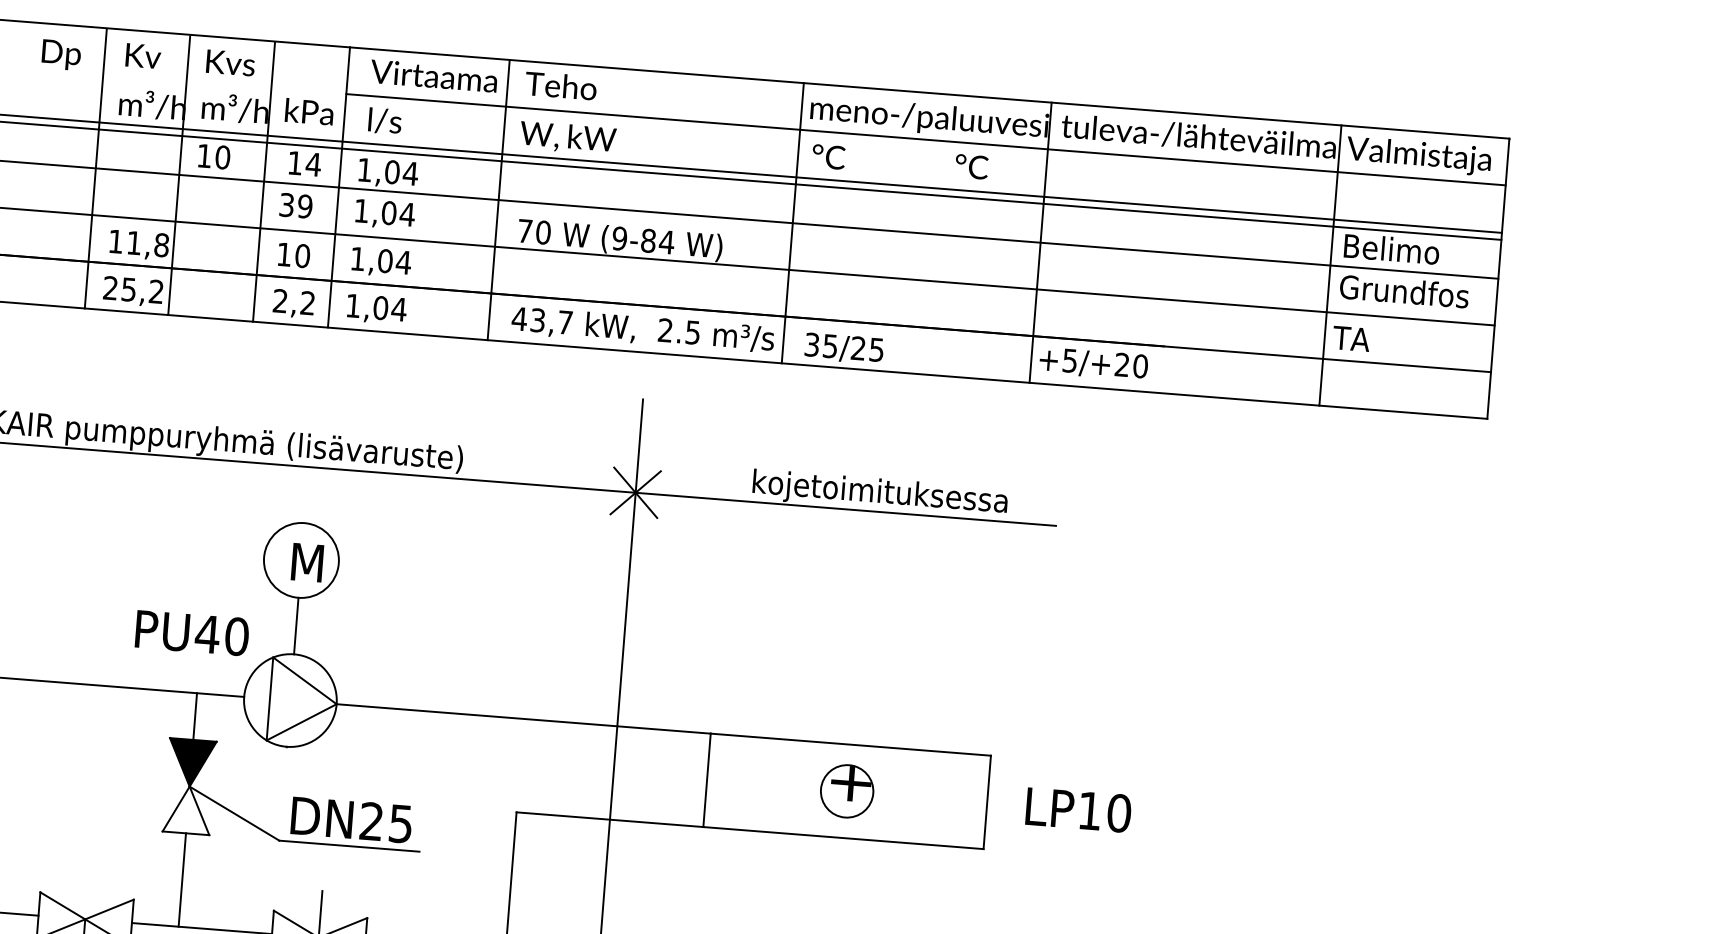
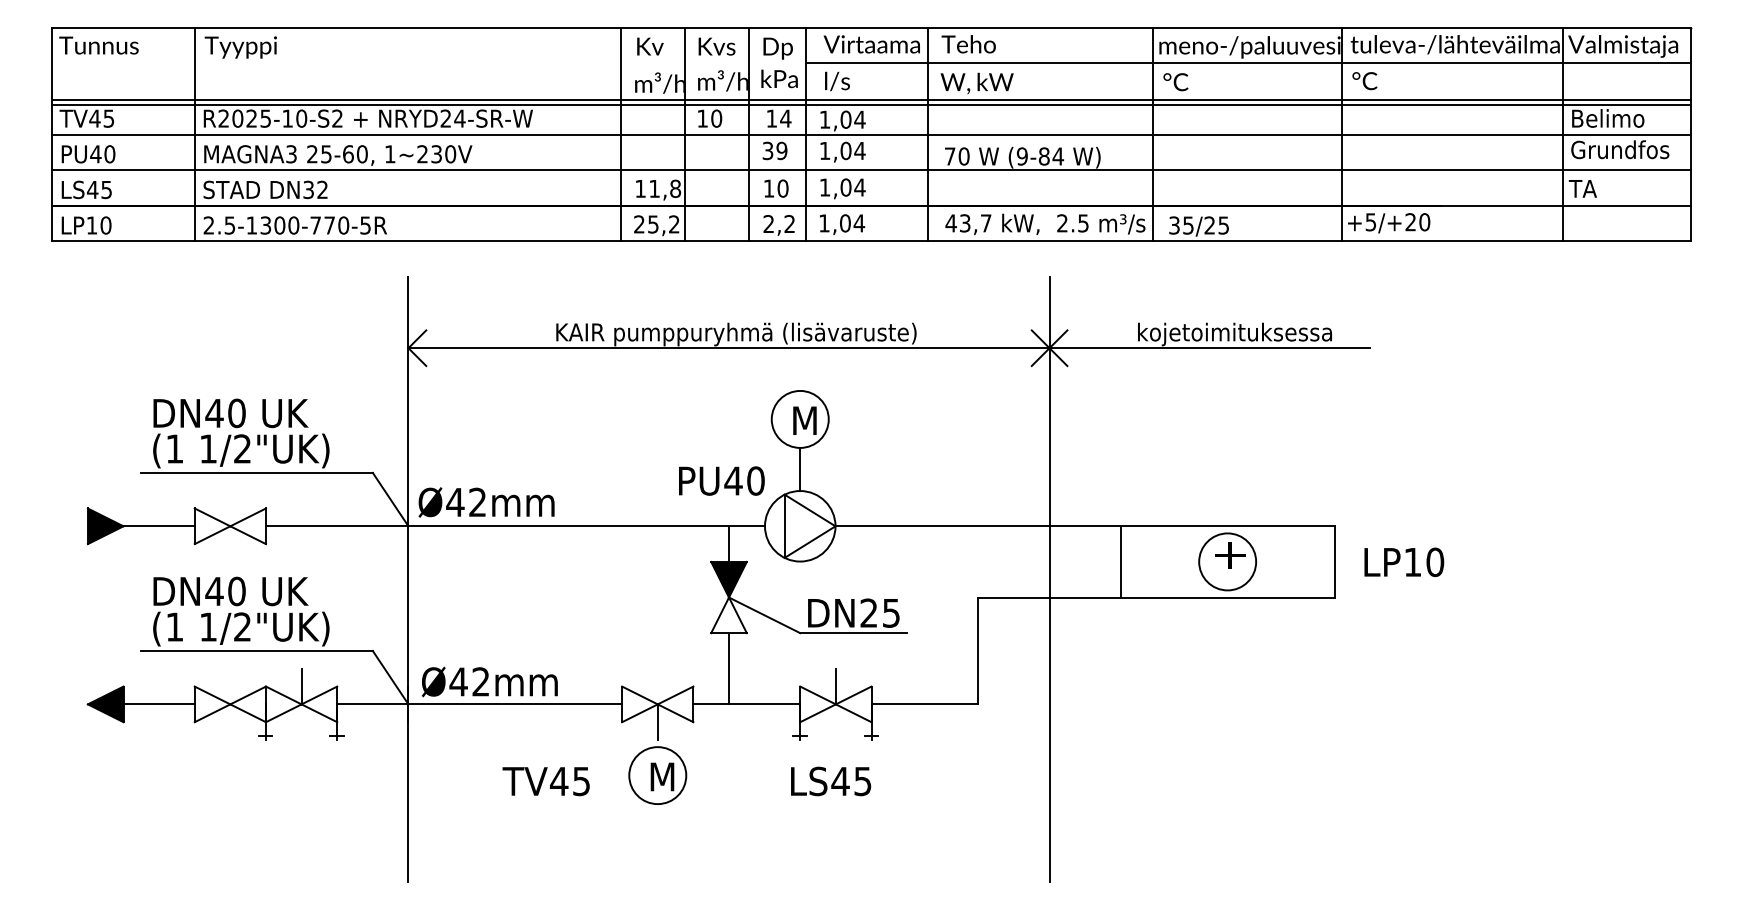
text: (60, 54) -> (777, 48), moved
text: (971, 167) -> (1364, 81), moved
circle: (846, 790) -> (1227, 561), size x1.43

